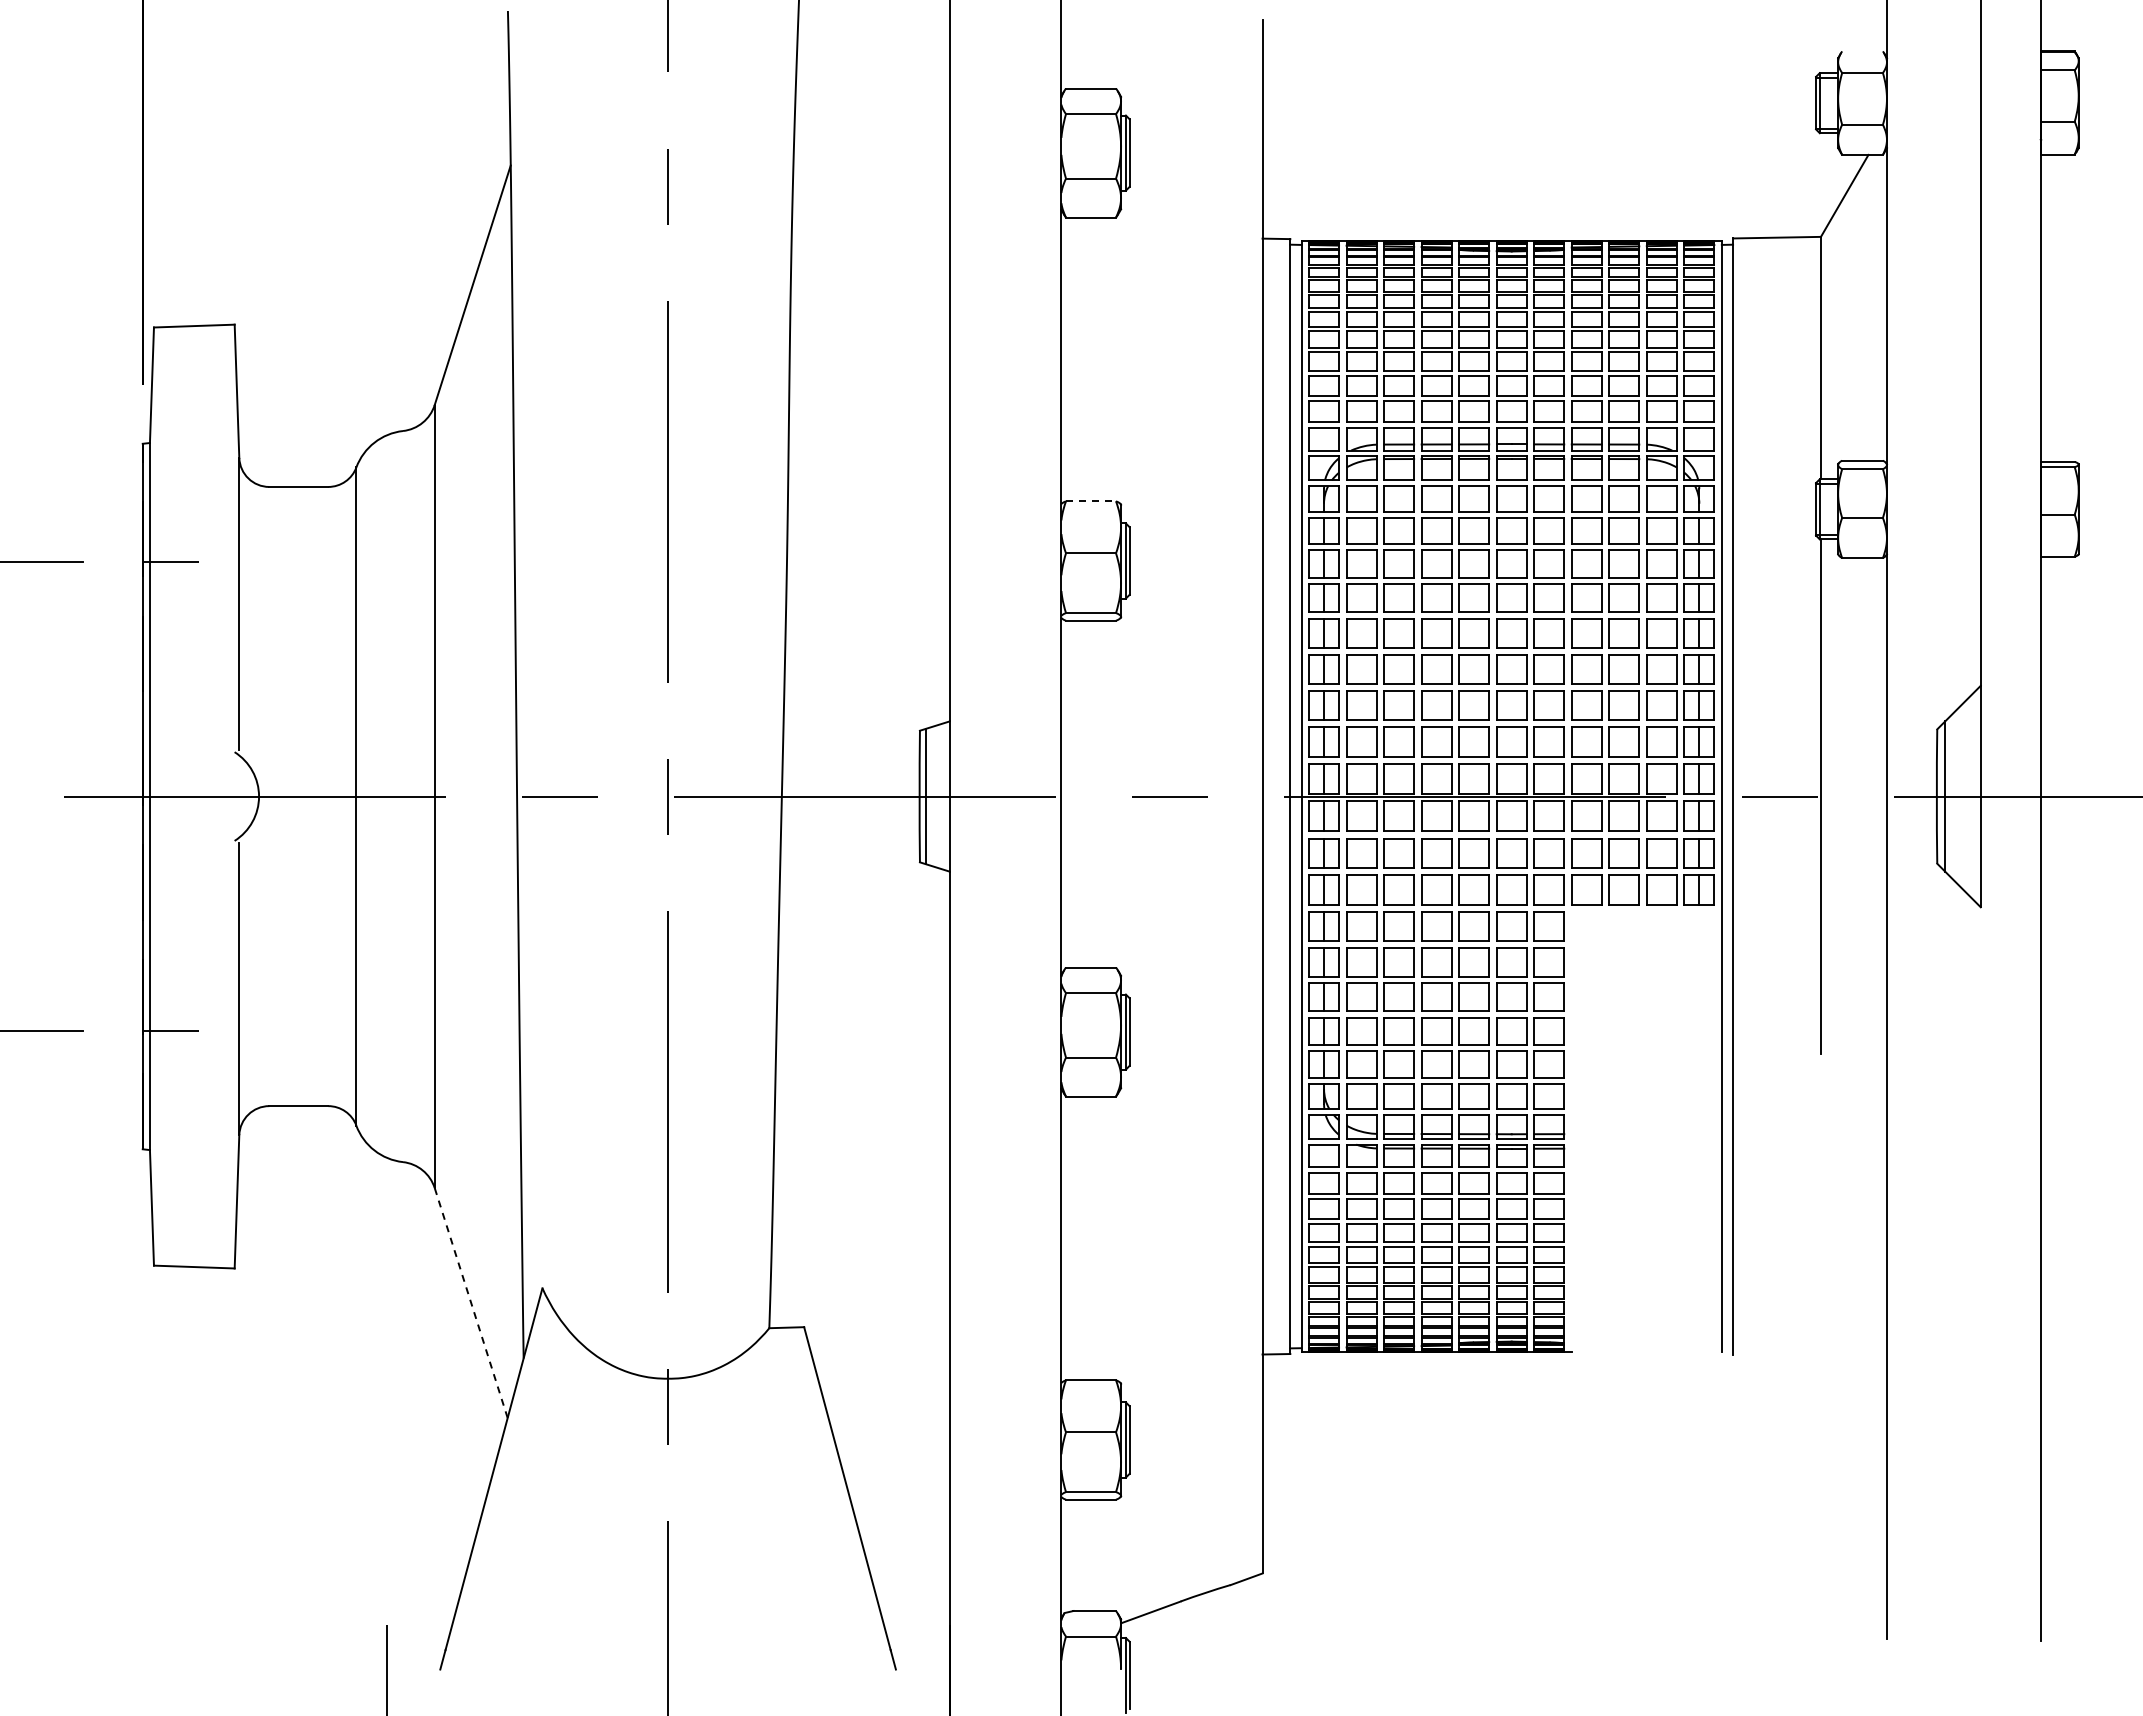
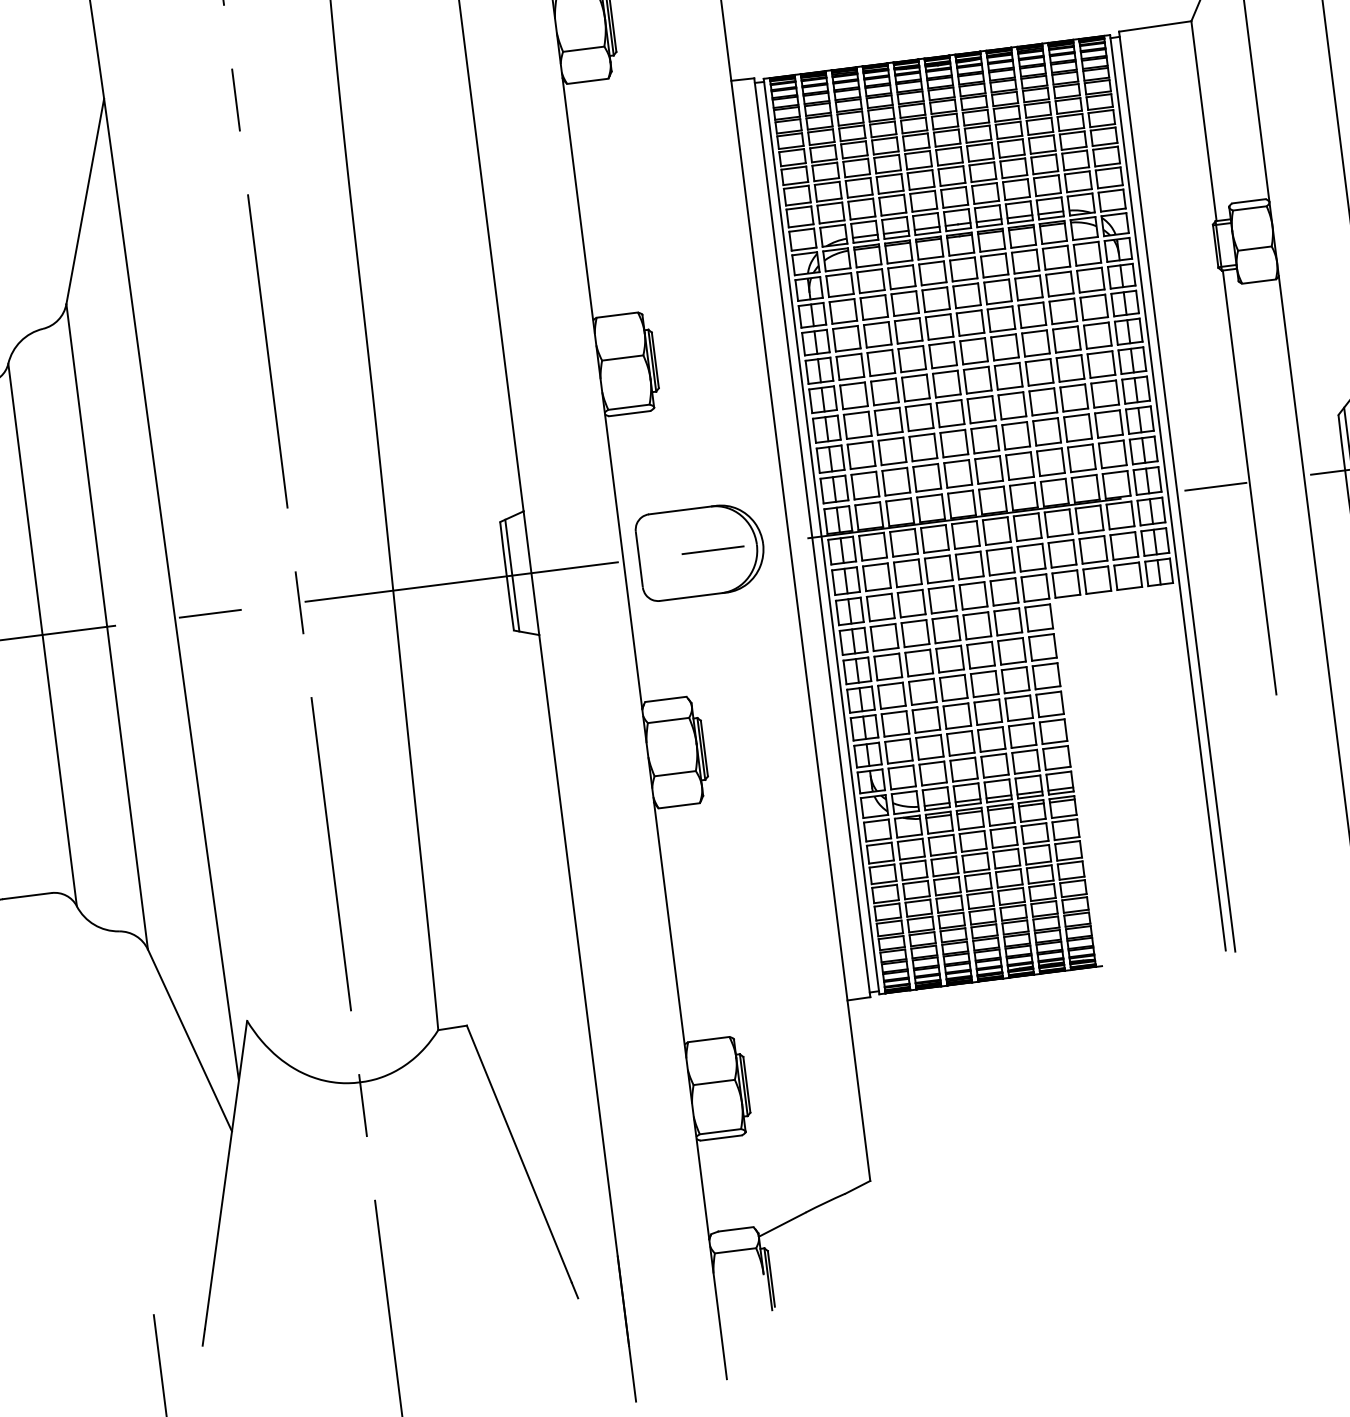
line: (1091, 501) -> (617, 315), dashed -> solid
part: (1155, 796) -> (701, 551), added
line: (471, 1303) -> (190, 1040), dashed -> solid

